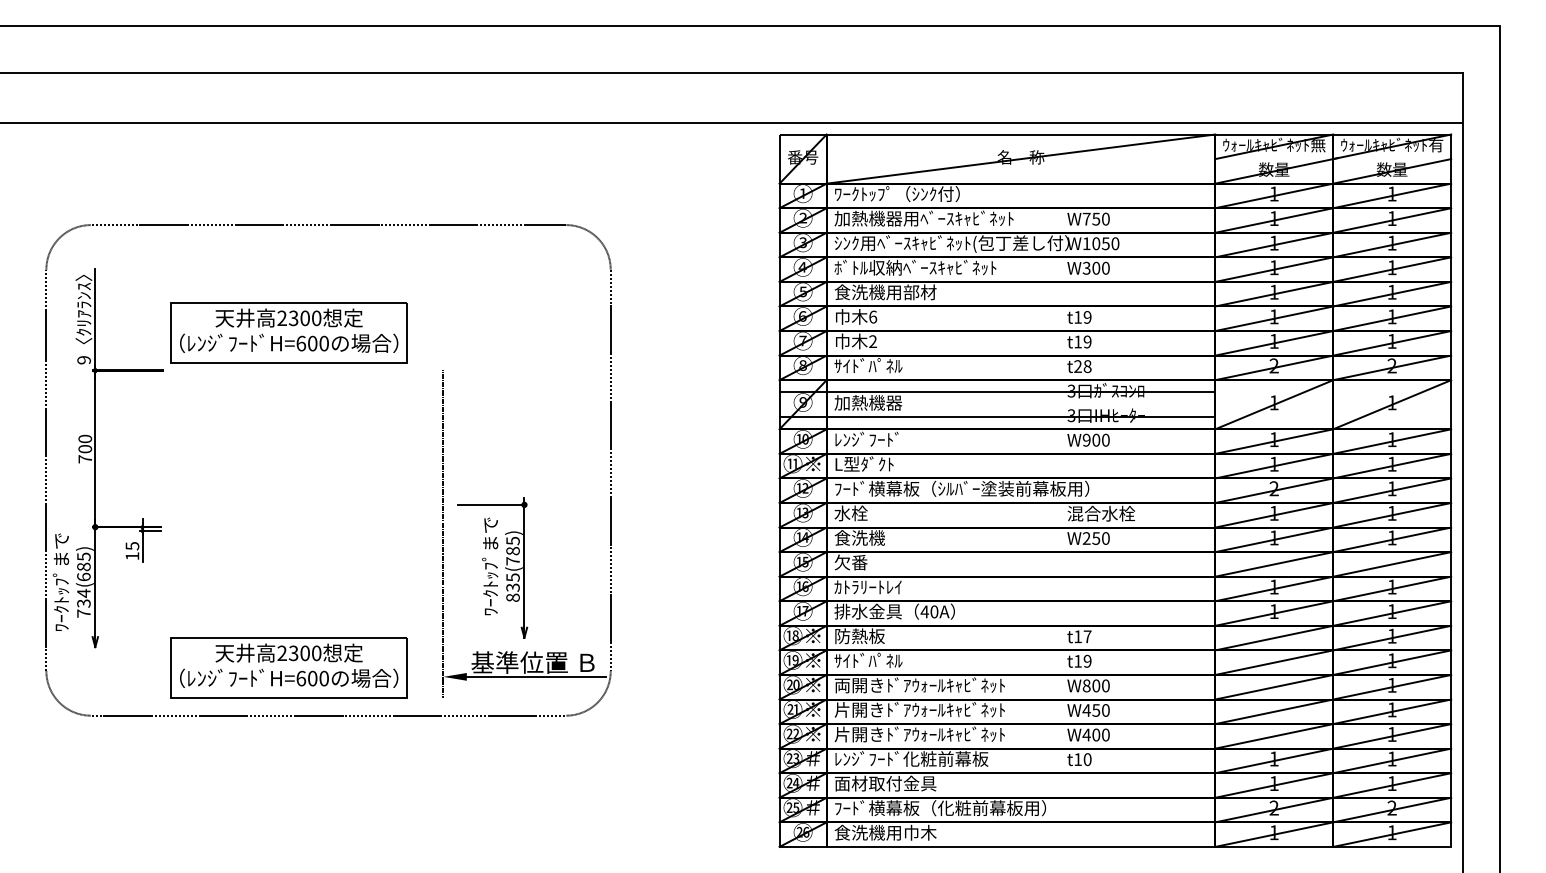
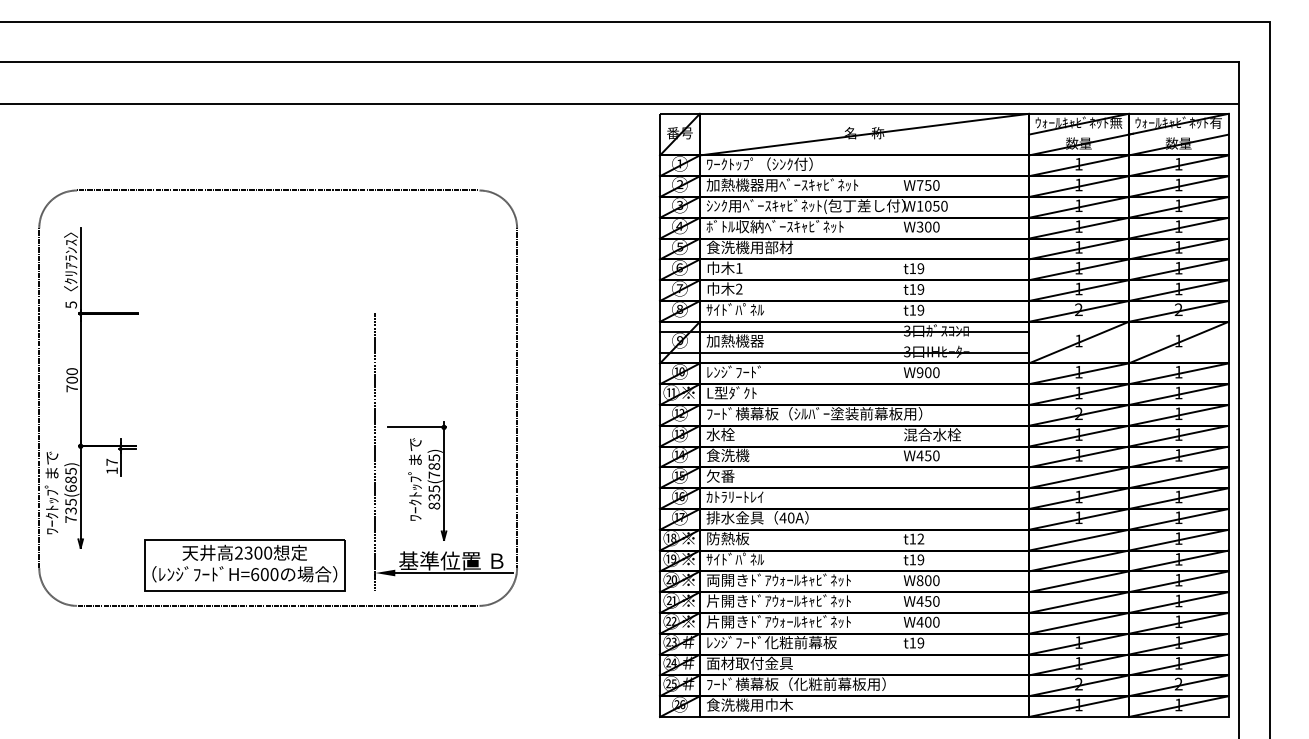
text: (873, 316) -> (739, 267), 6 -> 1
part: (288, 332) -> (244, 281), removed
text: (83, 360) -> (70, 305), 9 -> 5
text: (1082, 366) -> (916, 310), t28 -> t19
text: (1086, 538) -> (919, 455), W250 -> W450
text: (132, 546) -> (112, 462), 15 -> 17
text: (83, 592) -> (70, 501), 734(685) -> 735(685)
text: (1087, 636) -> (920, 538), t17 -> t12
text: (1087, 759) -> (920, 642), t10 -> t19

